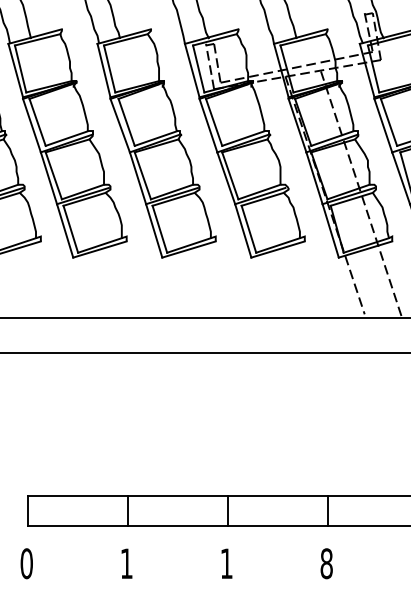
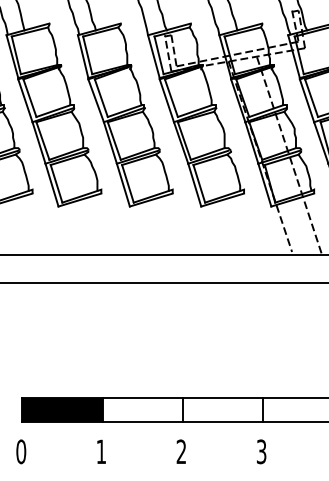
fill: (78, 510) -> (62, 409), added
text: (225, 563) -> (180, 451), 1 -> 2
text: (326, 563) -> (261, 451), 8 -> 3

